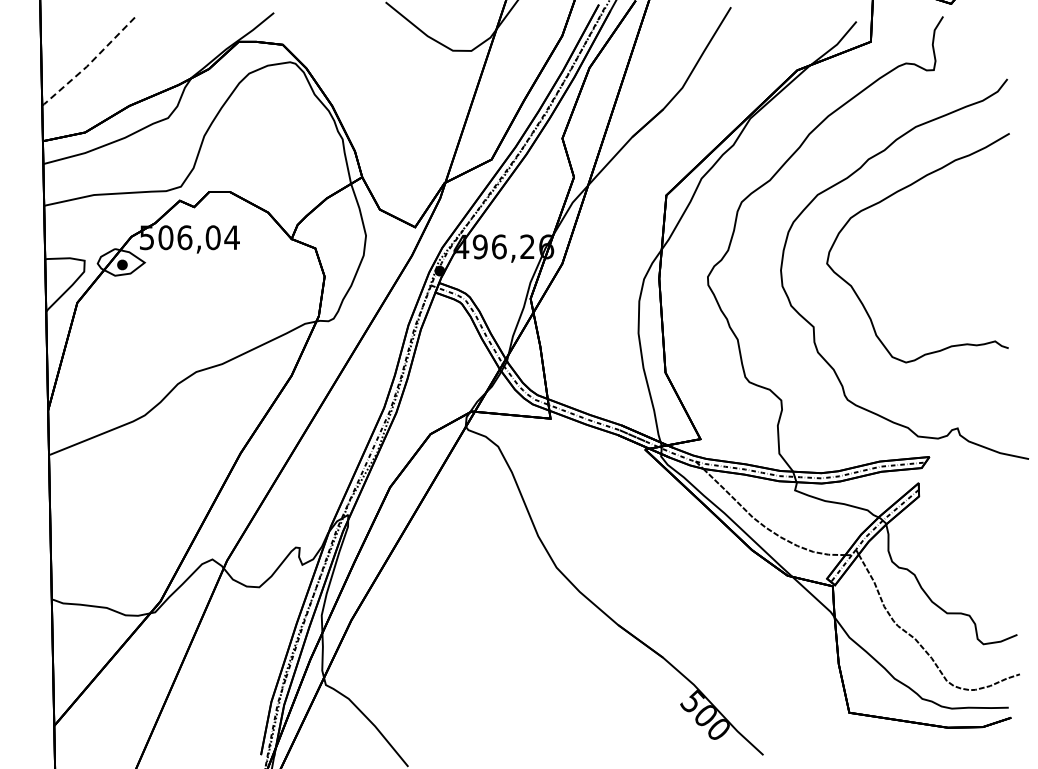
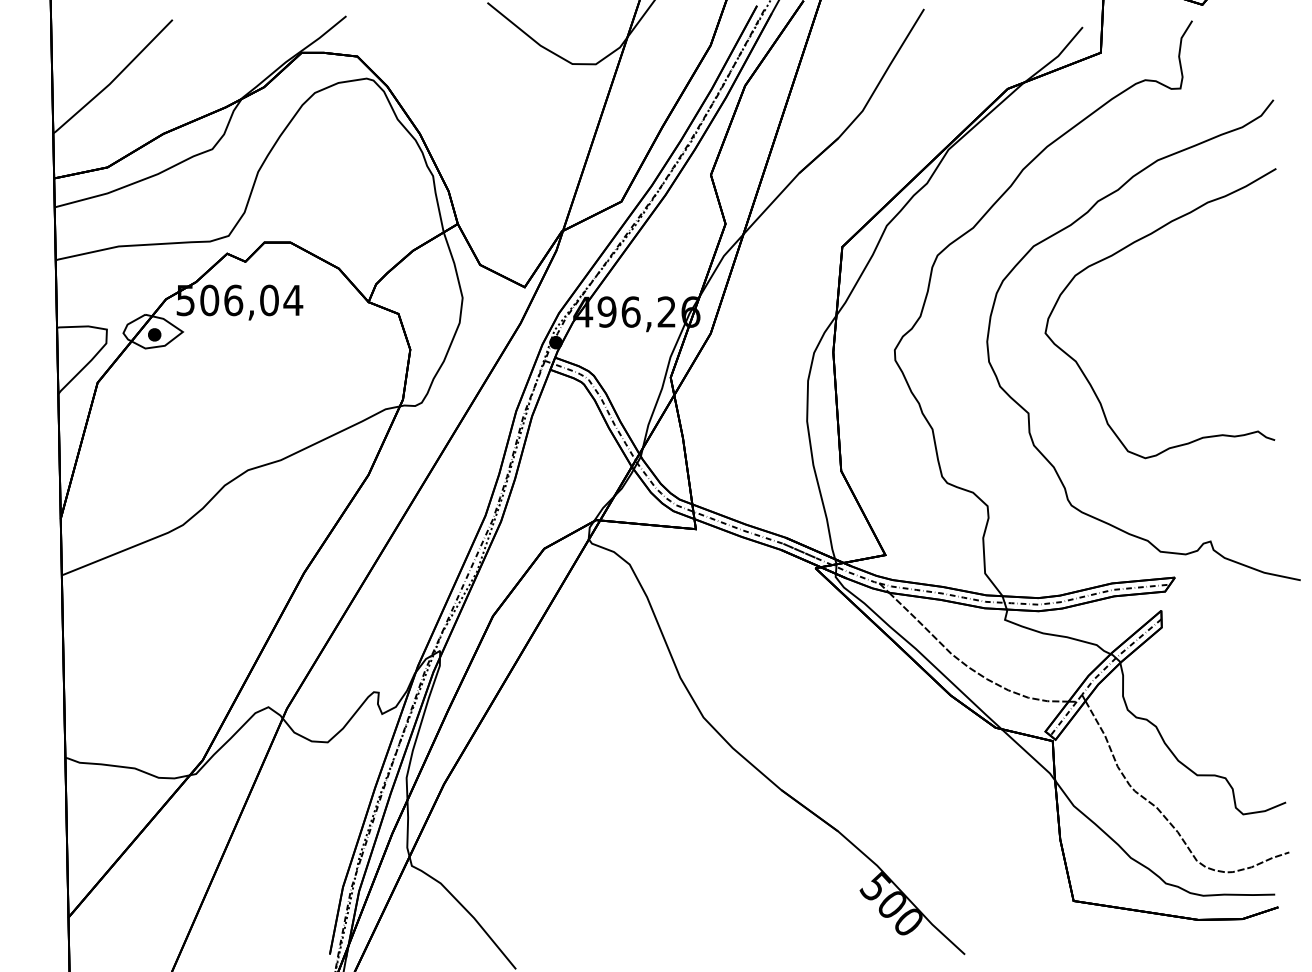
line: (90, 63) -> (114, 80), dashed -> solid

